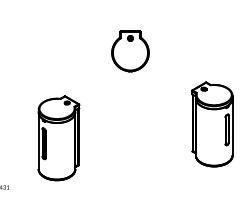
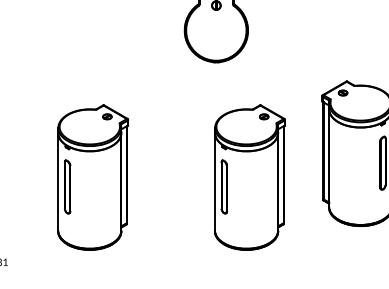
part: (149, 138) -> (249, 177), added

